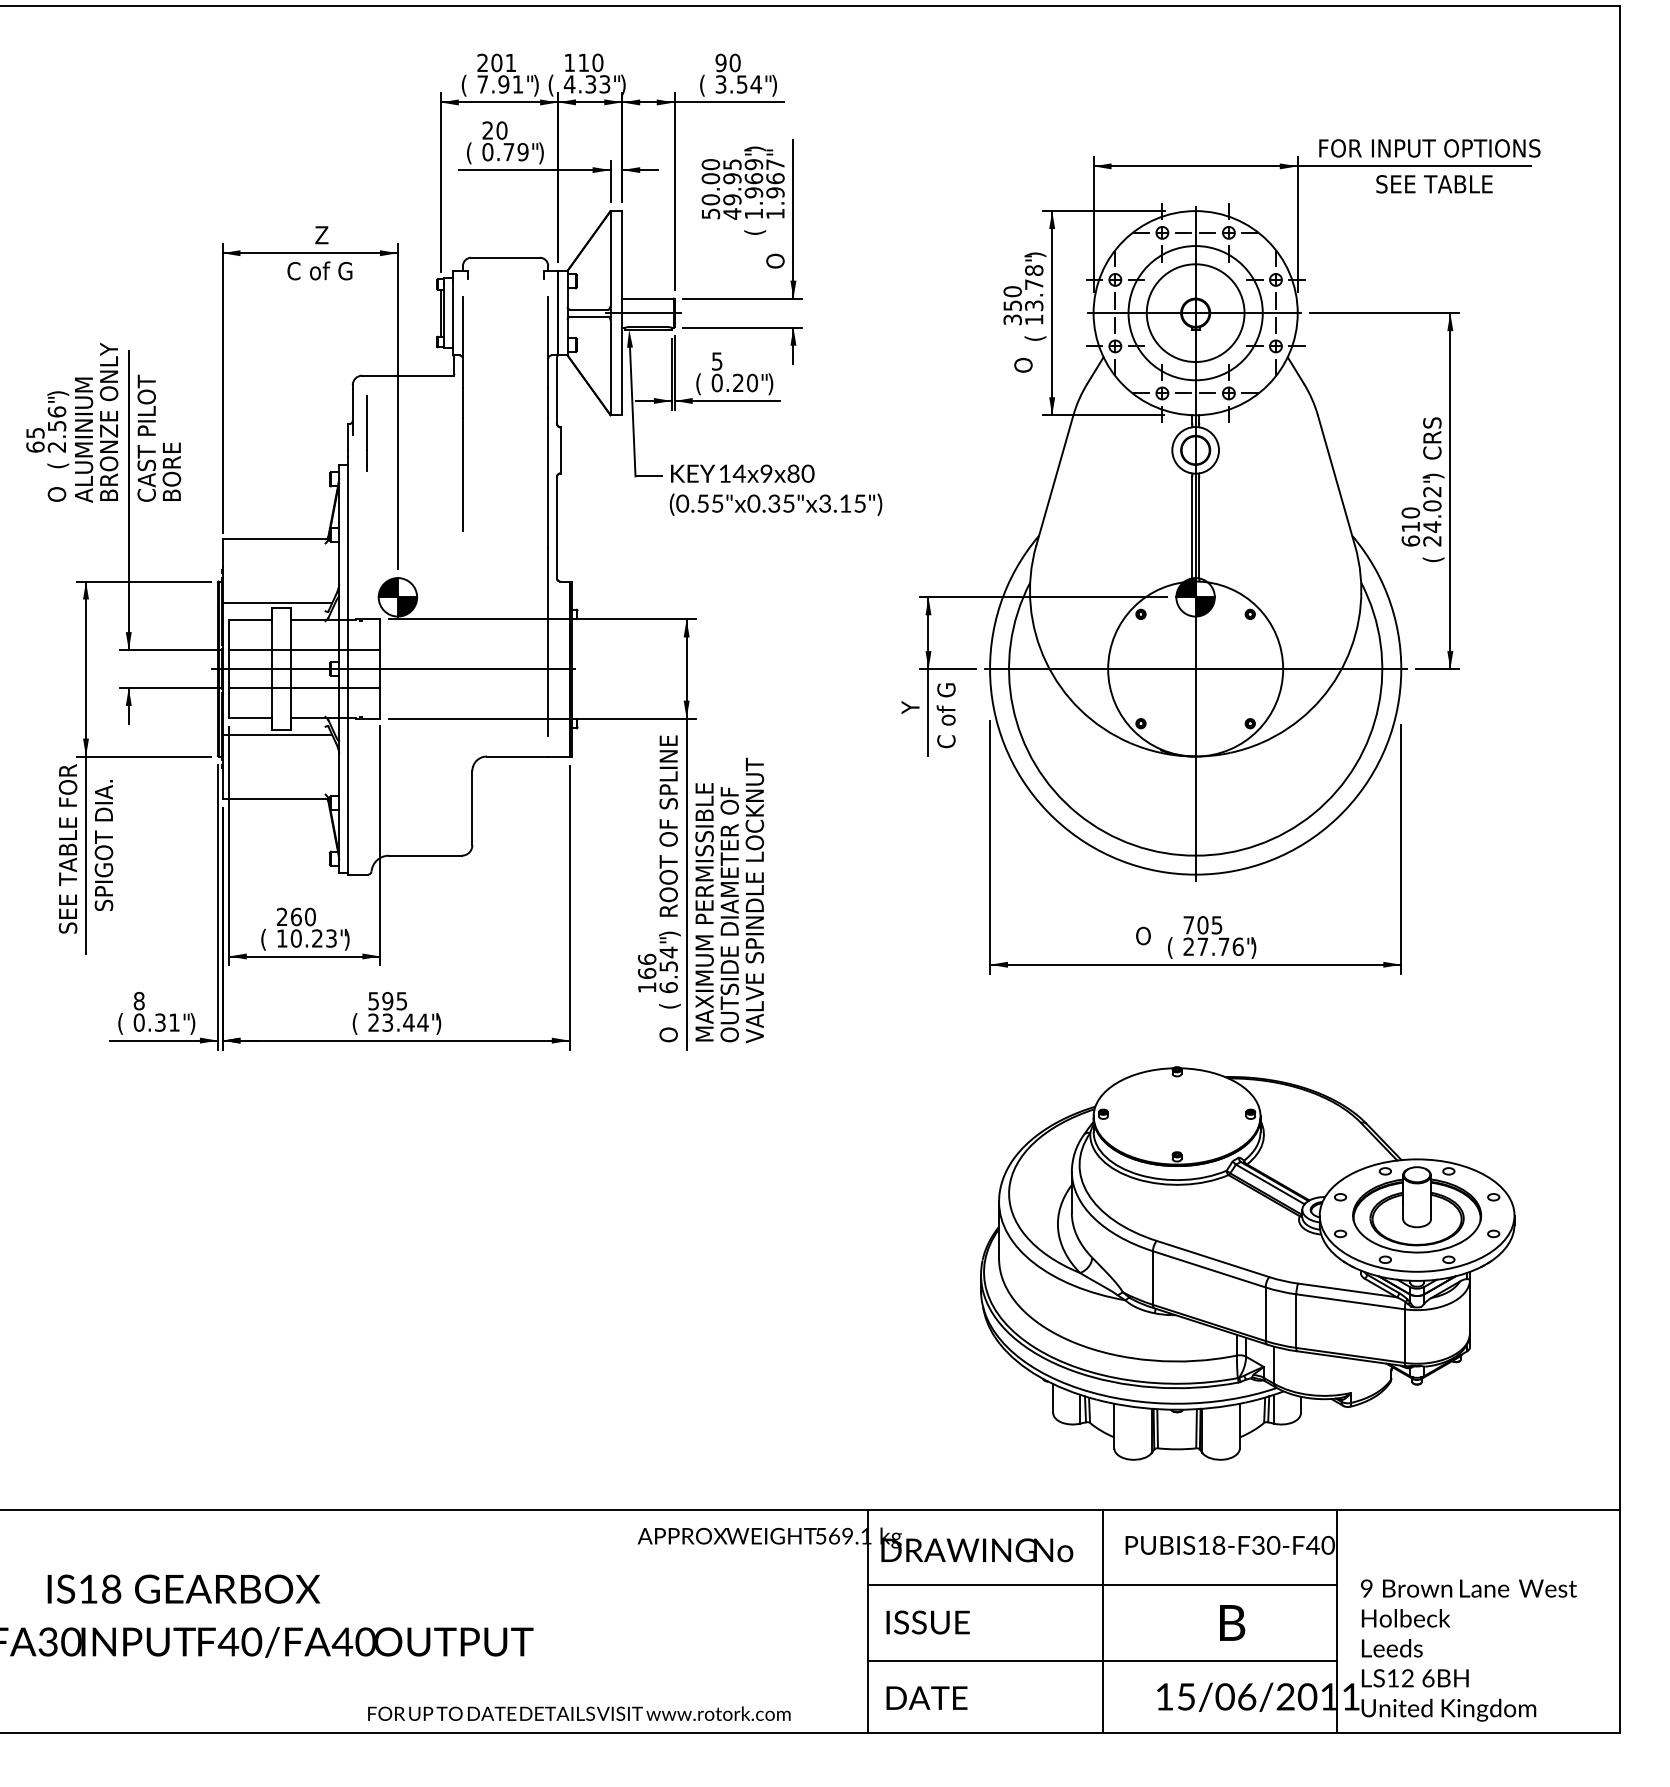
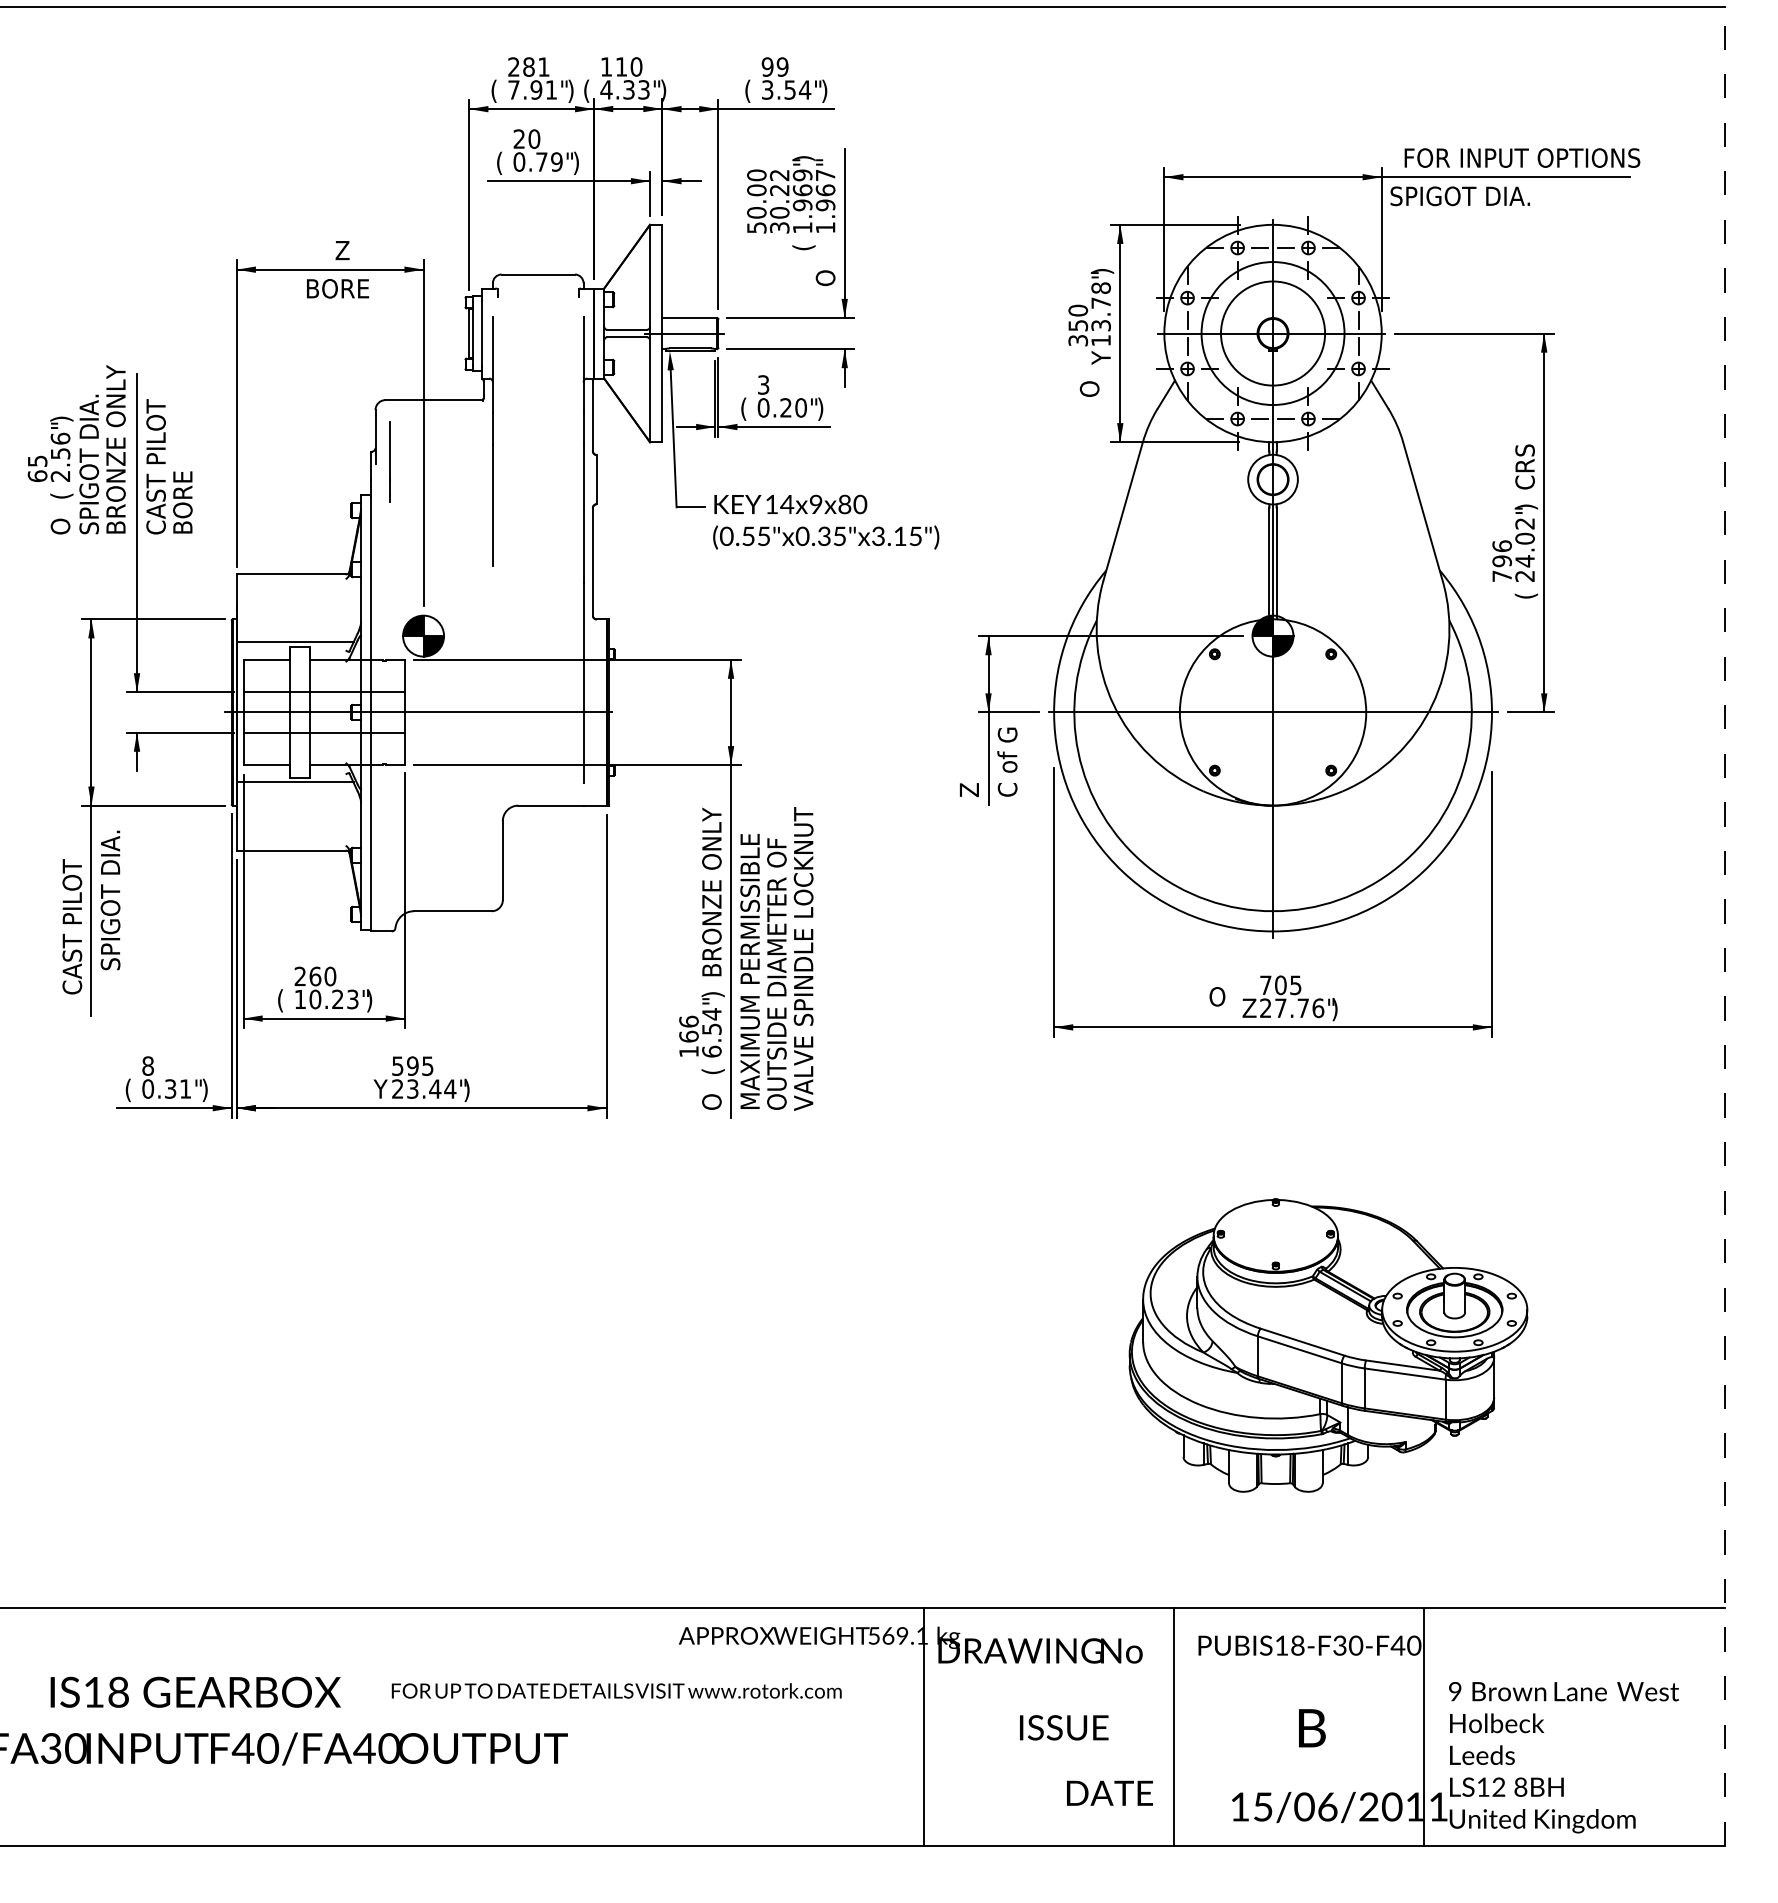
text: (496, 62) -> (528, 66), 201 -> 281
text: (734, 62) -> (782, 66), 90 -> 99
text: (1398, 184) -> (1489, 196), SEE TABLE -> SPIGOT DIA.
text: (732, 190) -> (779, 202), 49.95 -> 30.22
text: (319, 270) -> (340, 288), C of G -> BORE
text: (1035, 335) -> (1102, 357), ( -> Y
text: (717, 361) -> (763, 384), 5 -> 3
text: (84, 436) -> (89, 464), ALUMINIUM -> SPIGOT DIA.
text: (1411, 527) -> (1502, 561), 610 -> 796
text: (909, 724) -> (968, 771), Y -> Z
text: (668, 824) -> (711, 878), ROOT OF SPLINE -> BRONZE ONLY
text: (68, 848) -> (72, 903), SEE TABLE FOR -> CAST PILOT
line: (1619, 870) -> (1724, 926), solid -> dashed
text: (1173, 947) -> (1249, 1009), ( -> Z
text: (357, 1024) -> (380, 1090), ( -> Y
part: (1247, 1263) -> (1328, 1345), size x0.7
line: (1102, 1585) -> (1173, 1688), removed
text: (928, 1622) -> (1064, 1727), moved
line: (1102, 1660) -> (1173, 1768), removed
text: (1428, 1677) -> (1520, 1786), 6BH -> 8BH
text: (926, 1697) -> (1109, 1792), moved
text: (579, 1713) -> (616, 1690), moved

